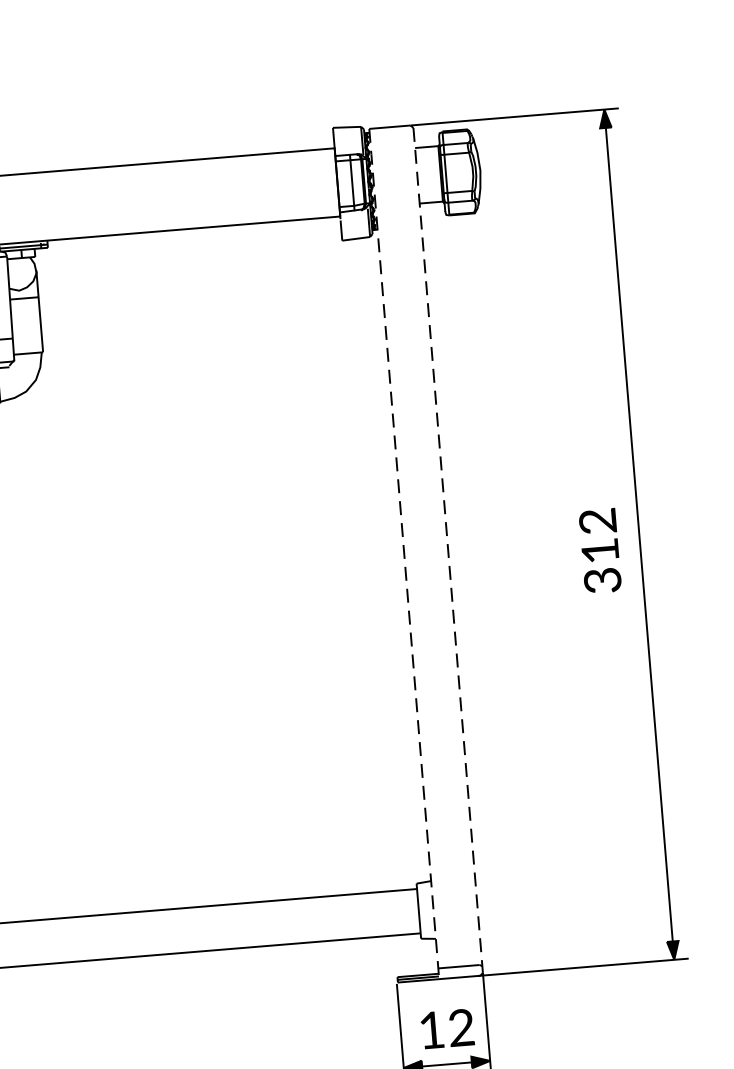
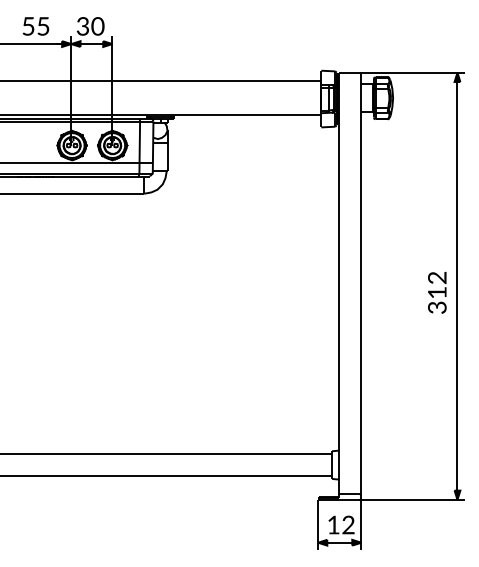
line: (448, 550) -> (361, 286), dashed -> solid
line: (404, 552) -> (339, 285), dashed -> solid

